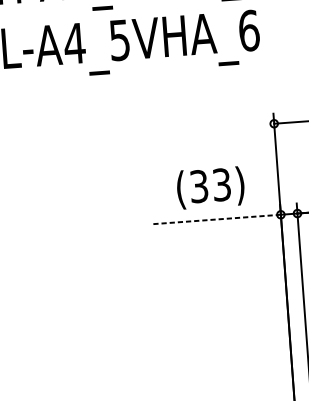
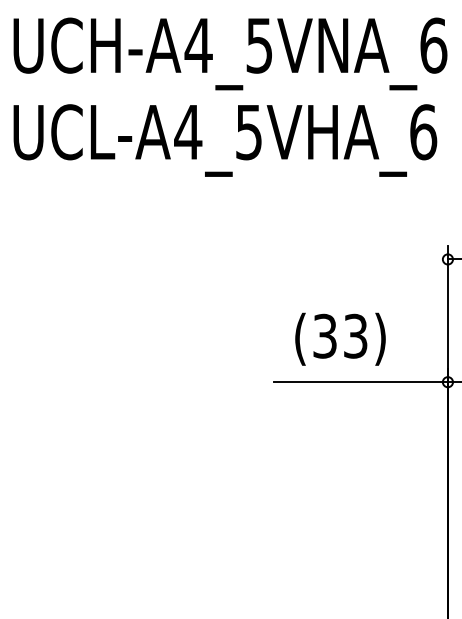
text: (210, 187) -> (340, 338), moved
line: (216, 219) -> (360, 382), dashed -> solid

